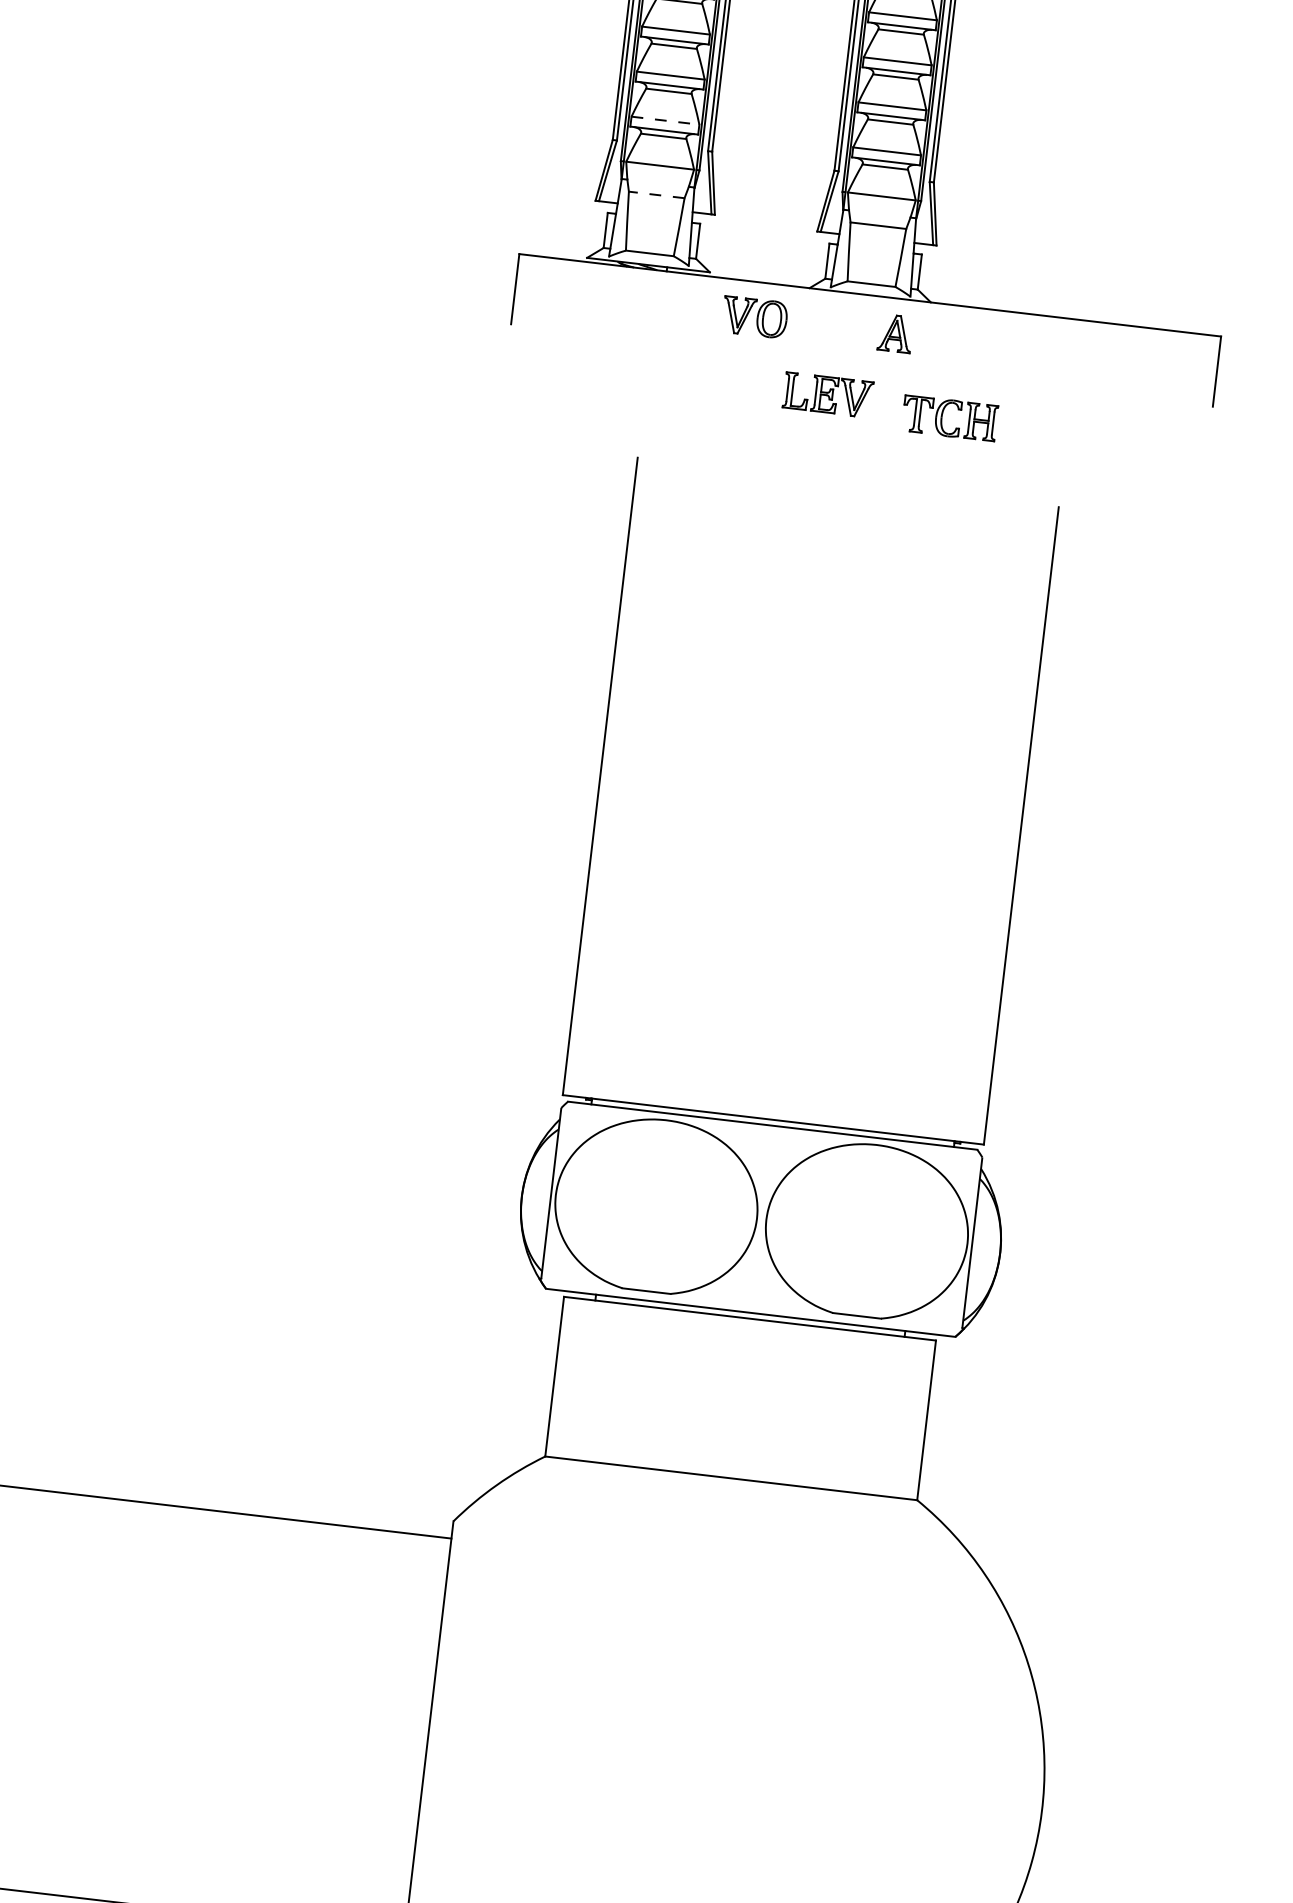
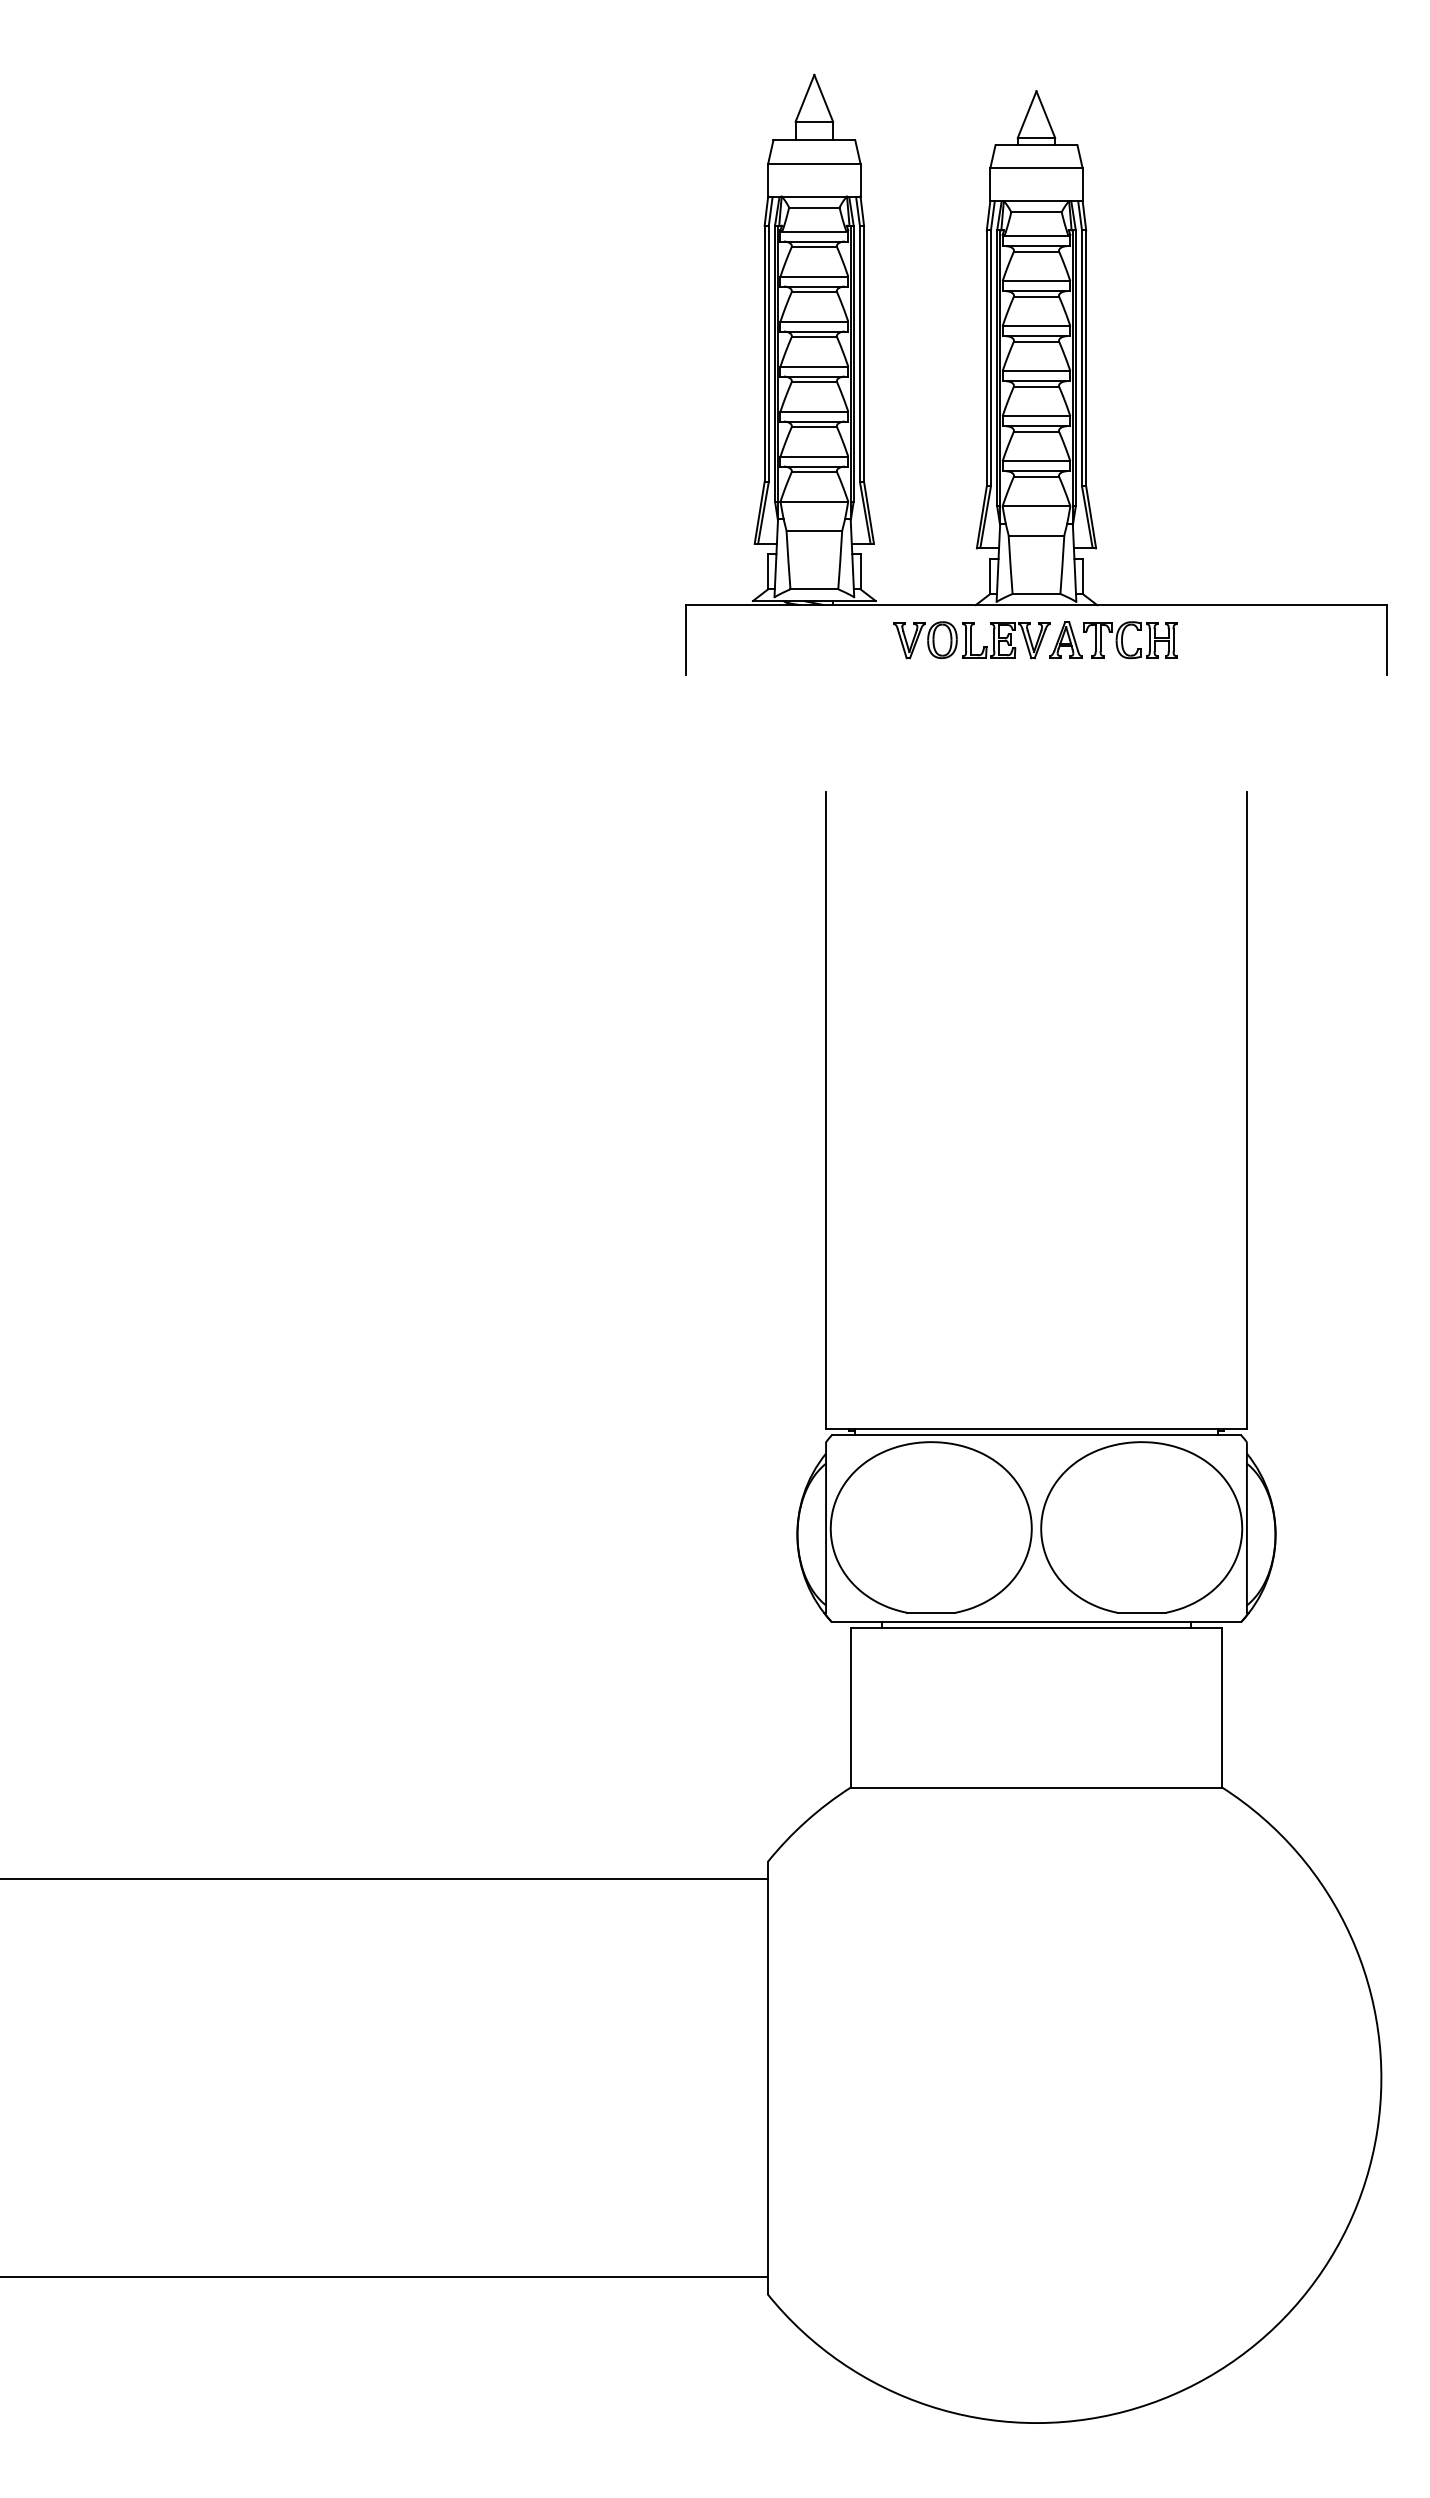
line: (665, 120) -> (814, 456), dashed -> solid
line: (656, 194) -> (814, 530), dashed -> solid
part: (828, 395) -> (1006, 640), moved
part: (942, 417) -> (1122, 640), moved

